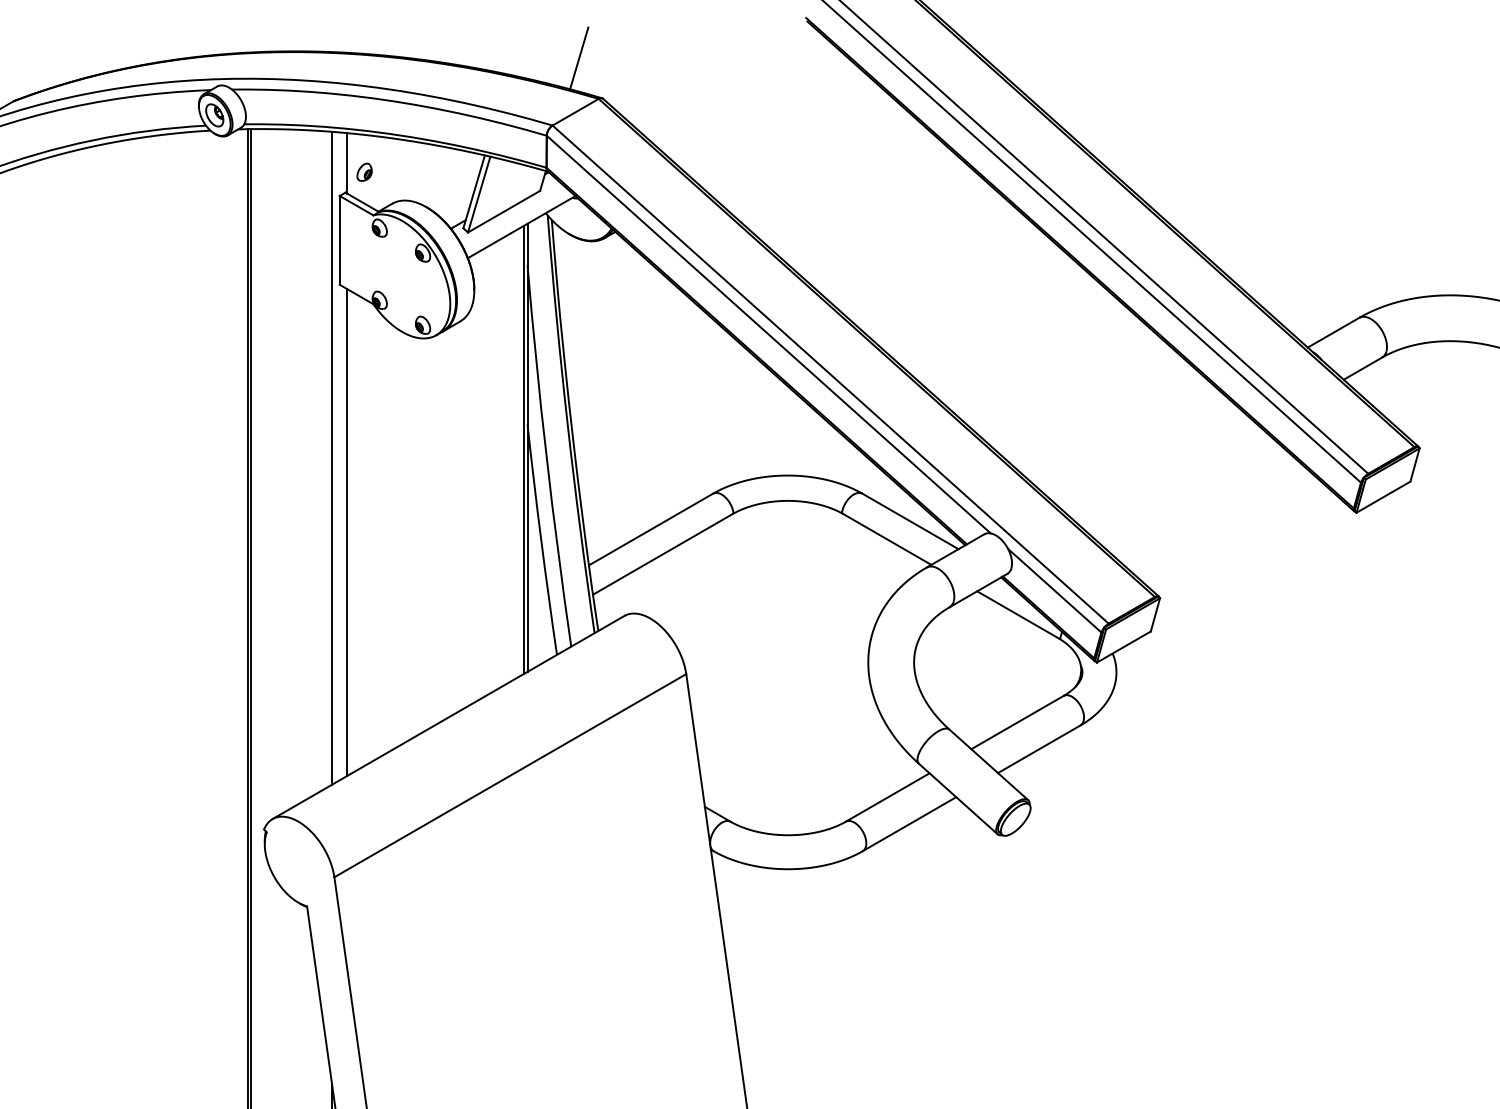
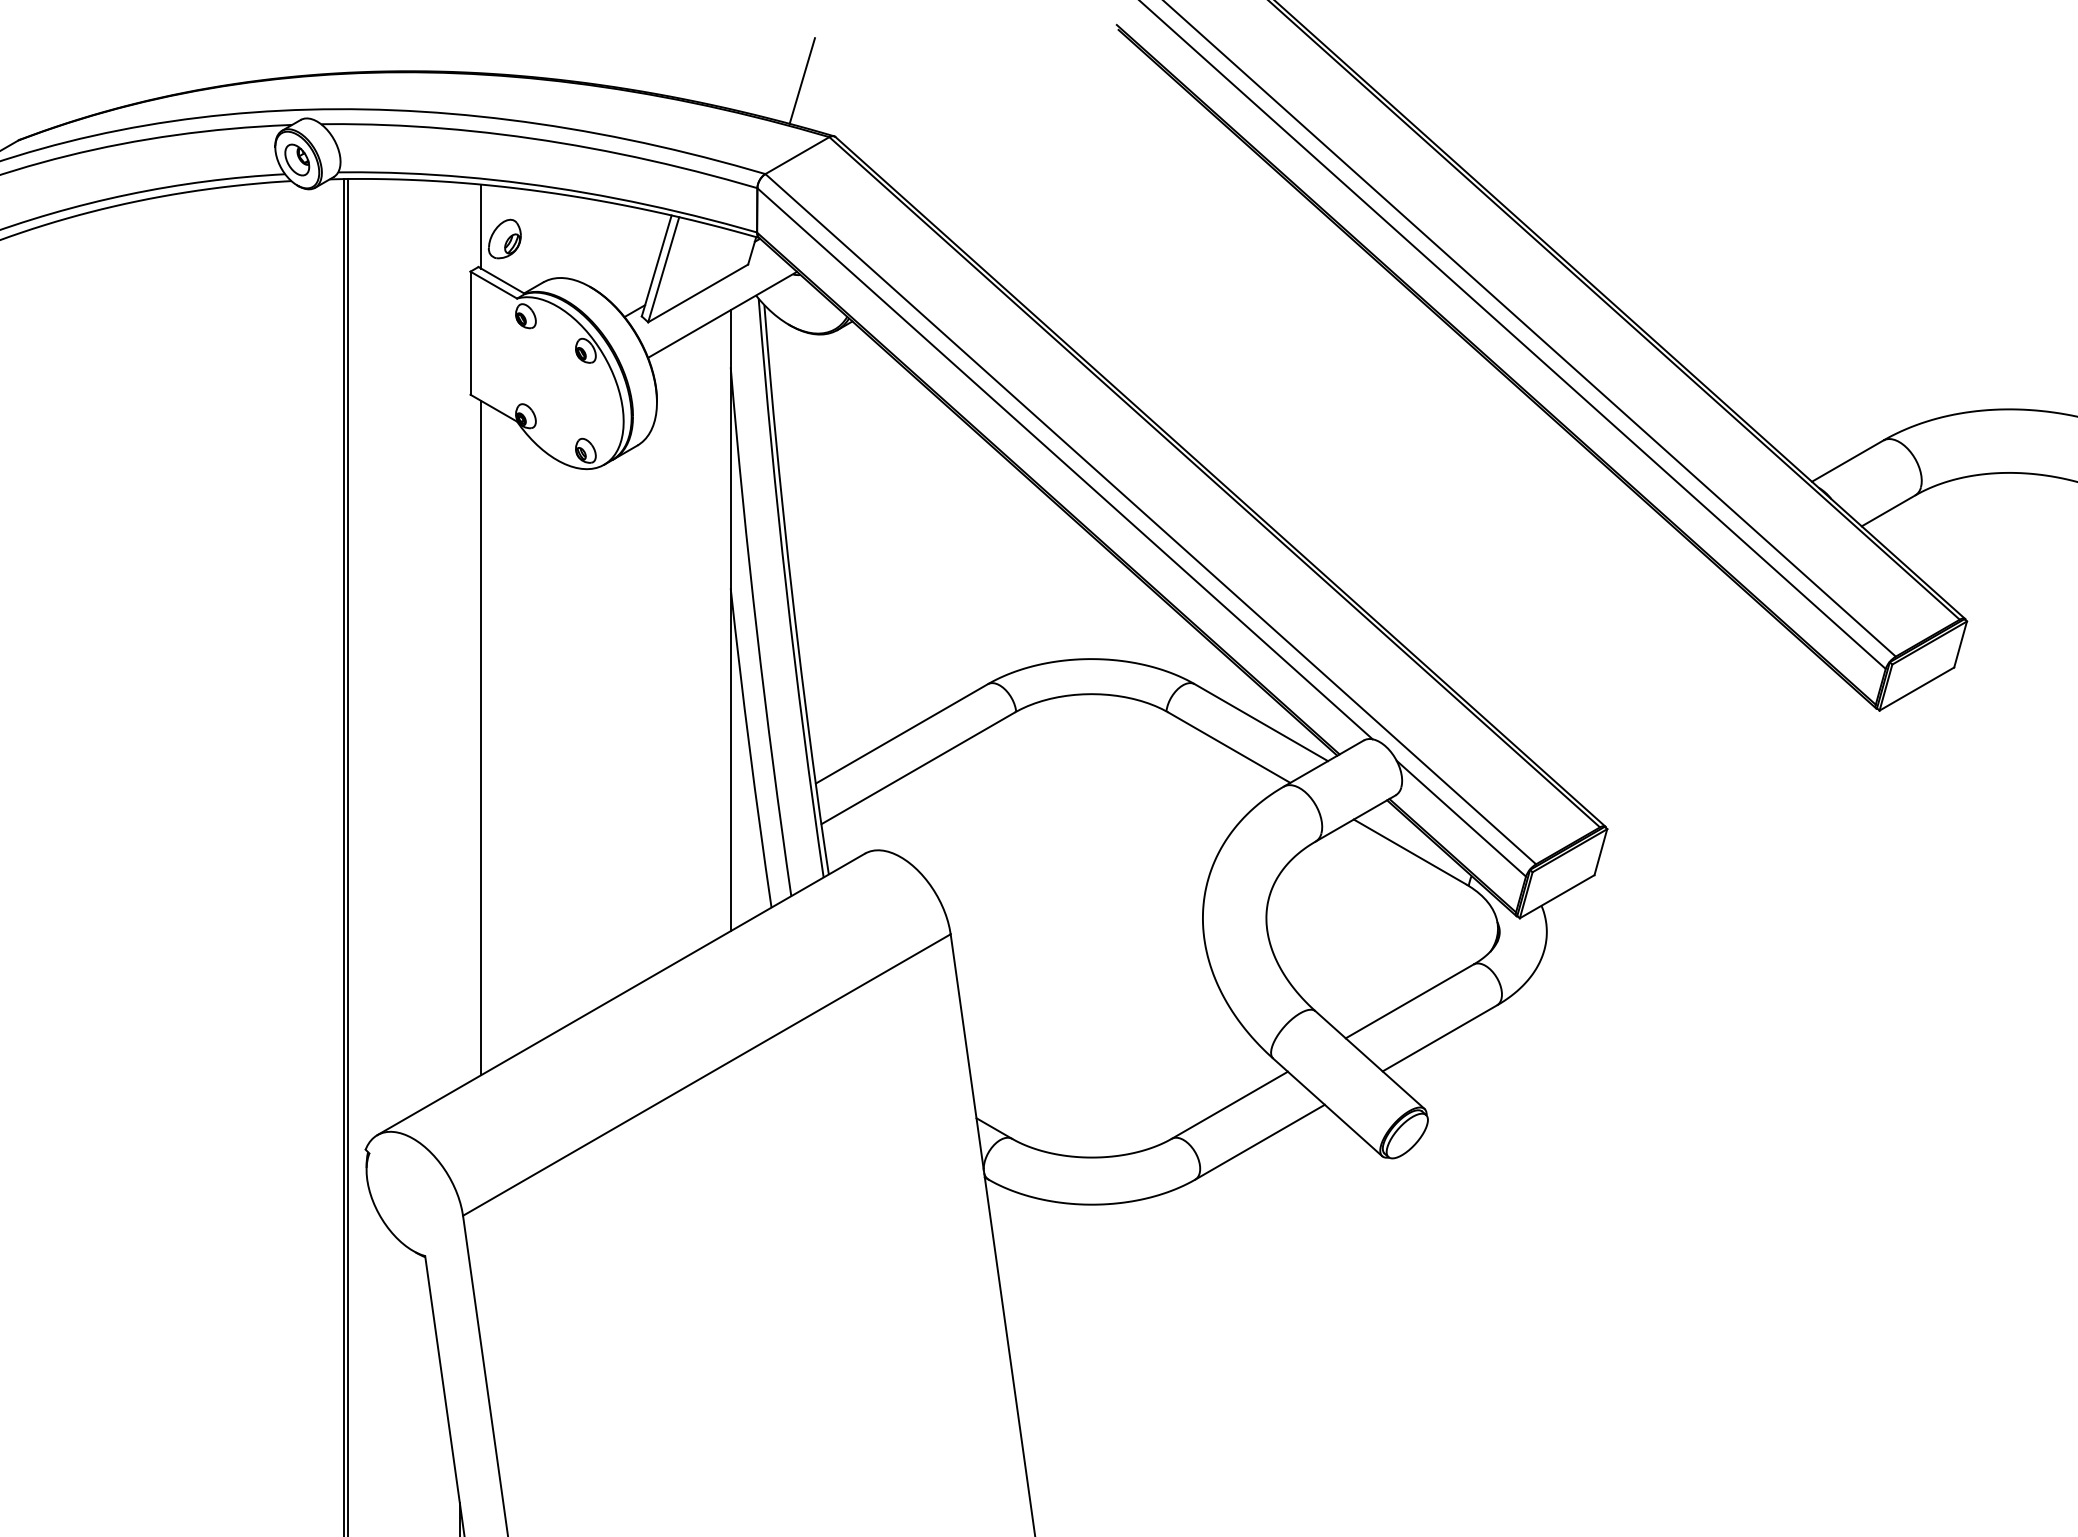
part: (364, 172) -> (504, 238), size x1.6
line: (524, 449) -> (726, 622), removed
line: (331, 457) -> (459, 634), removed

